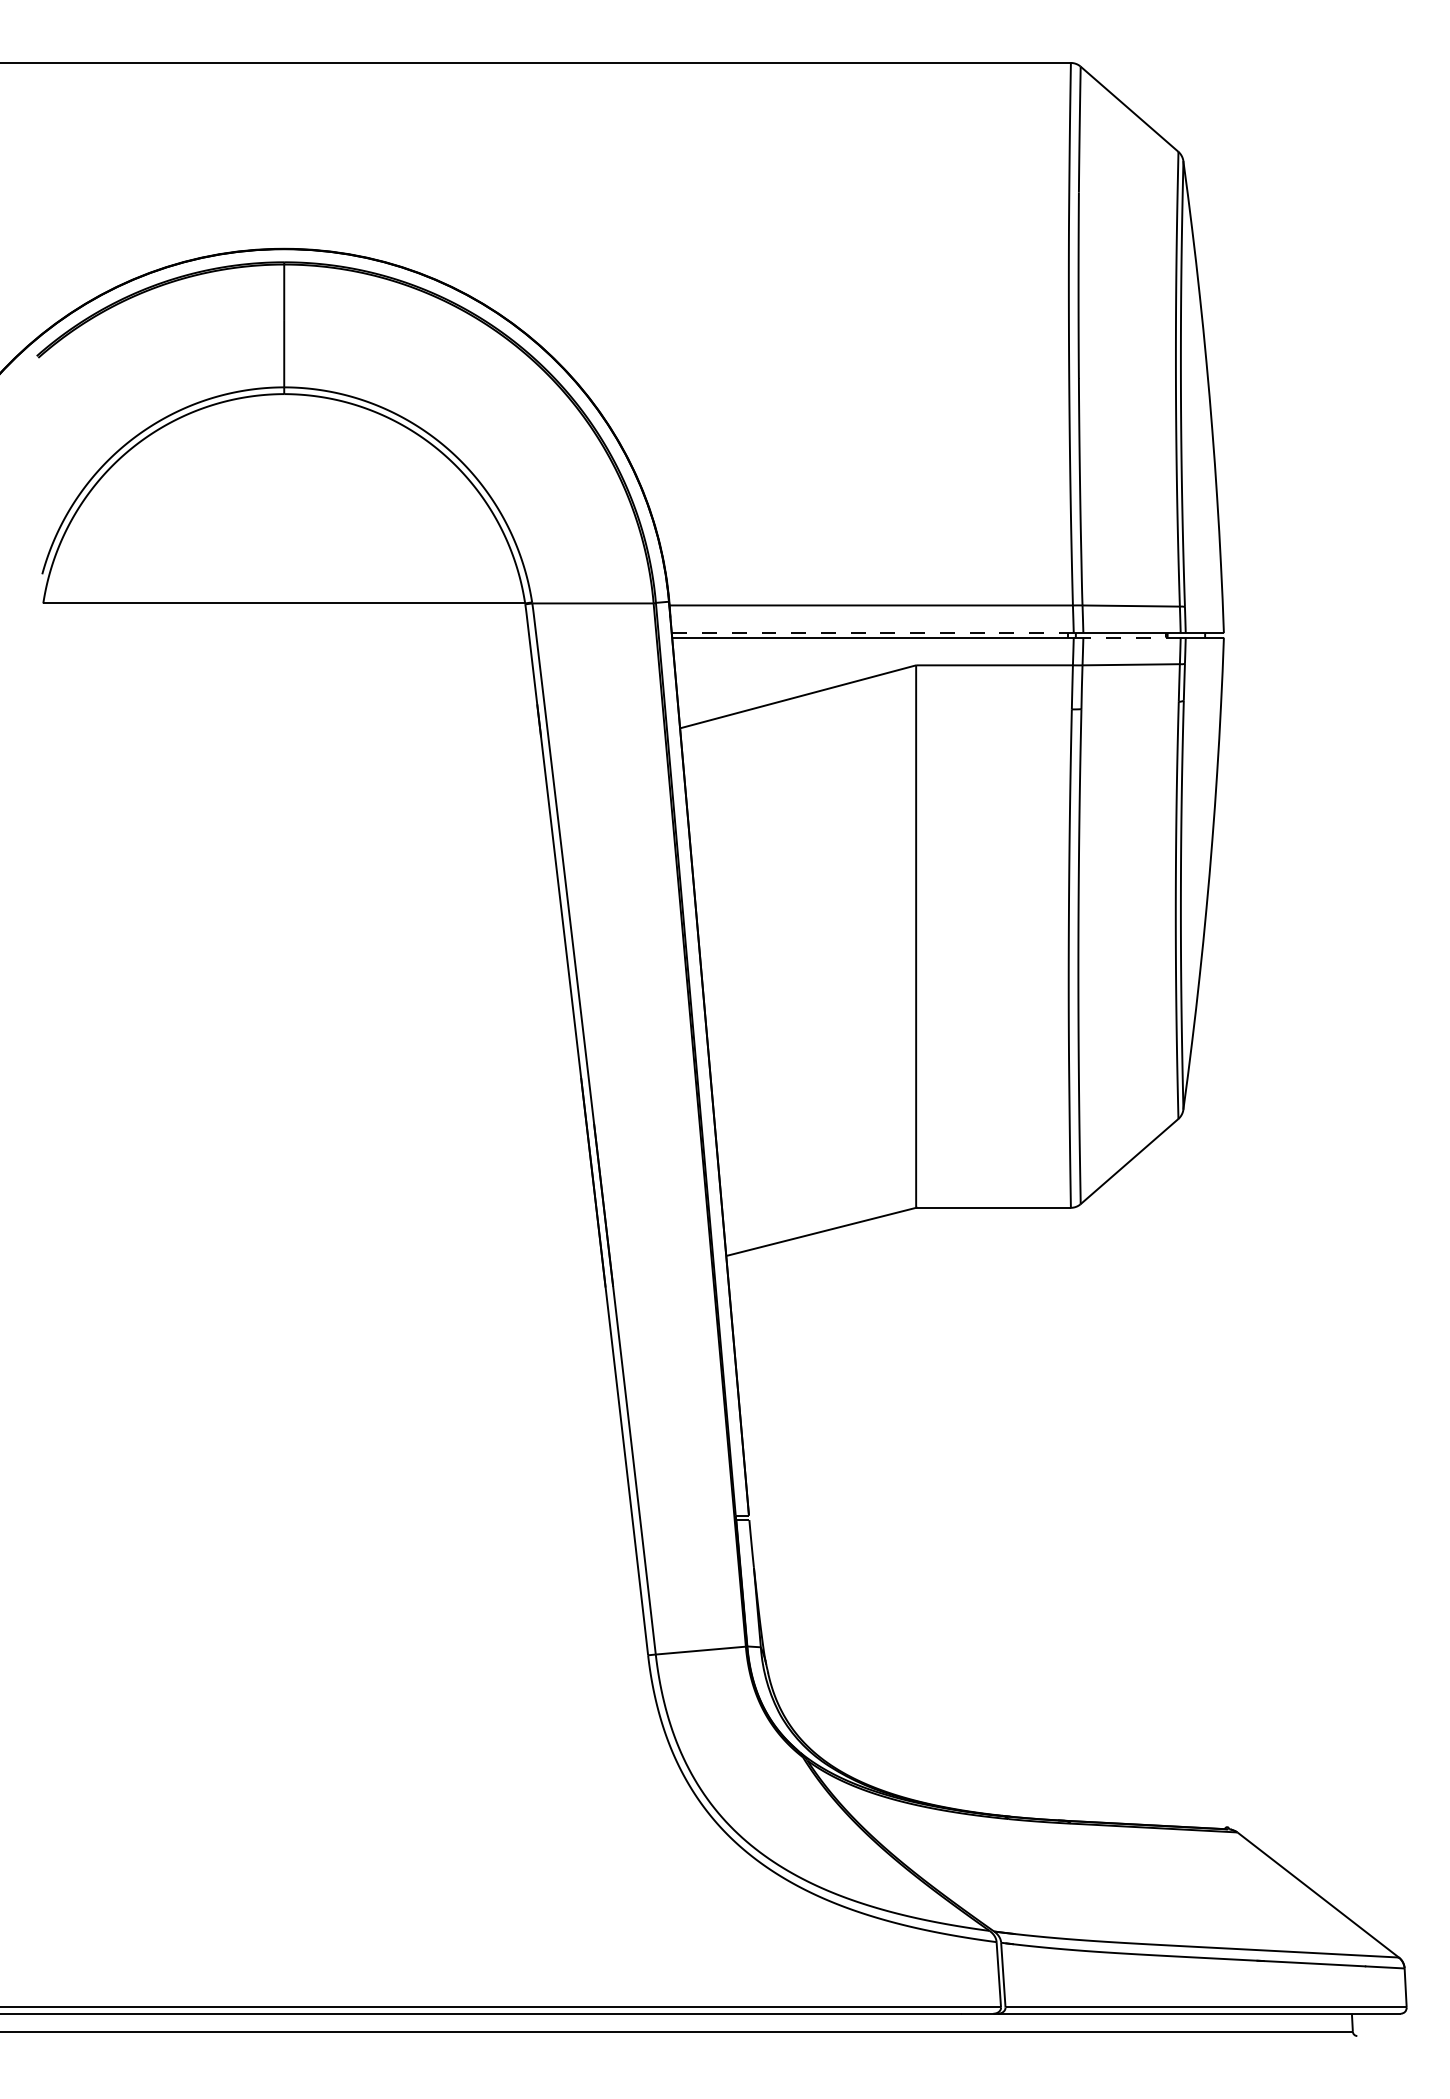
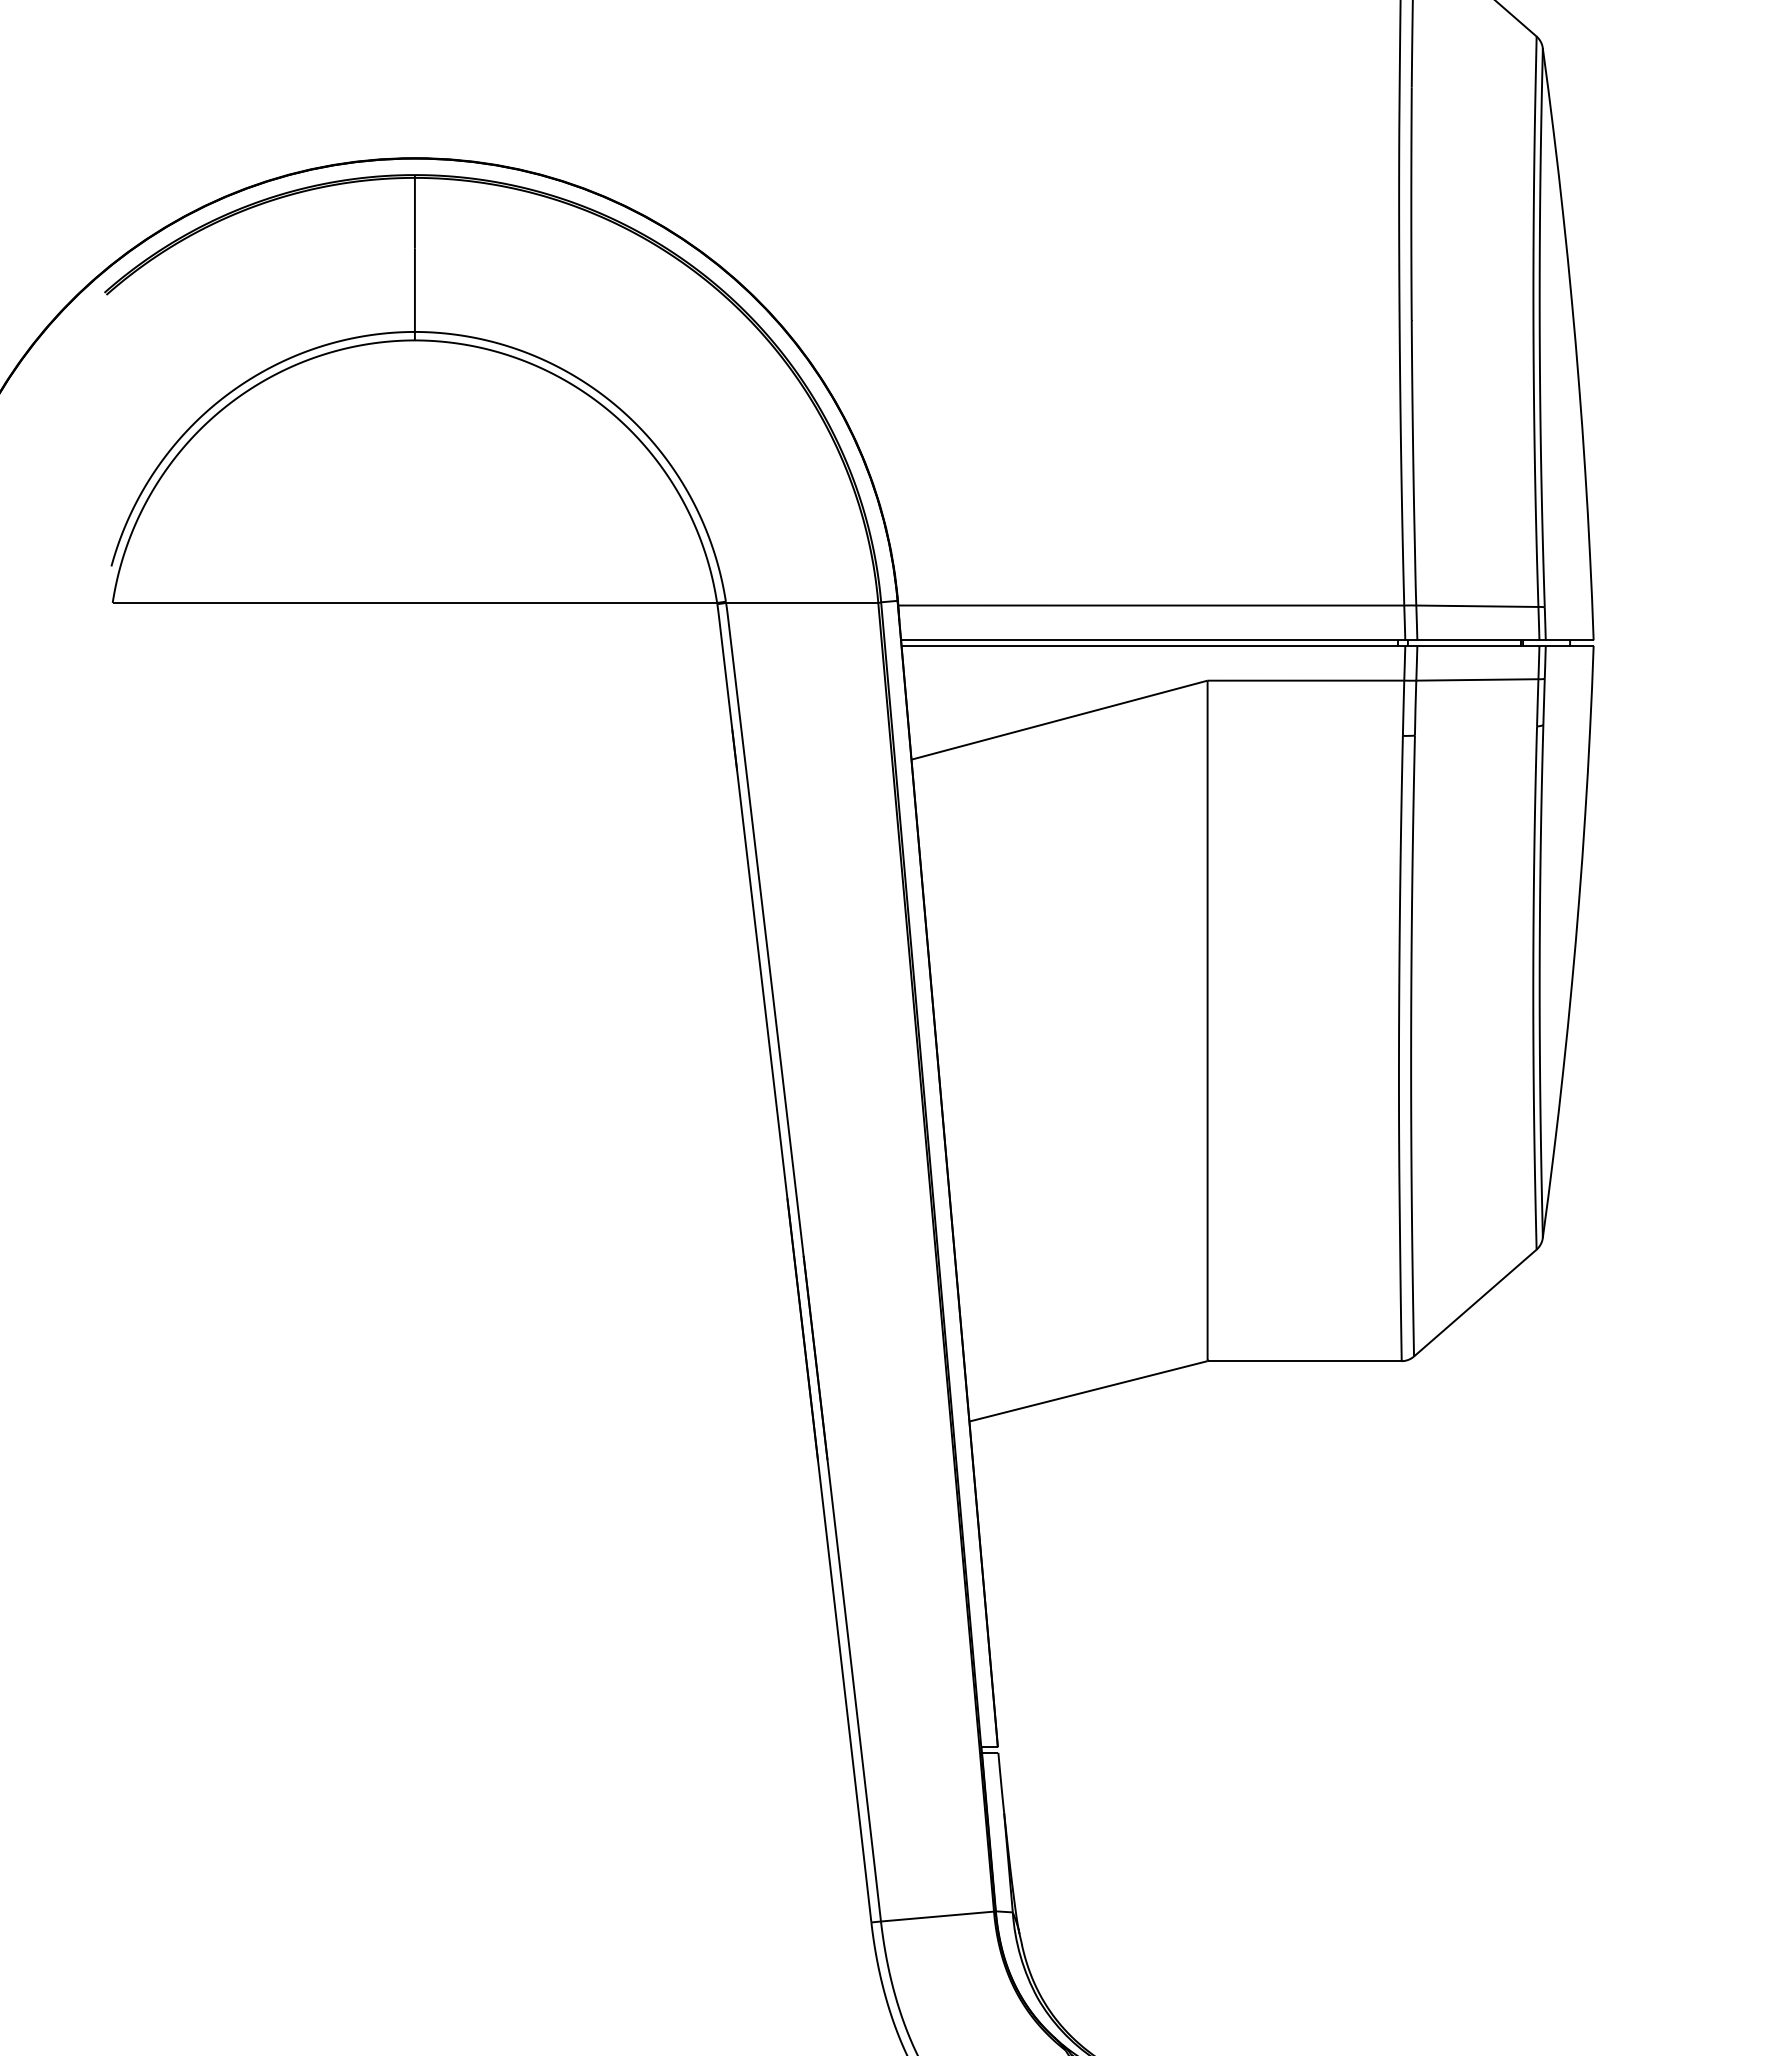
line: (872, 633) -> (1152, 640), dashed -> solid
line: (1131, 637) -> (1477, 645), dashed -> solid

